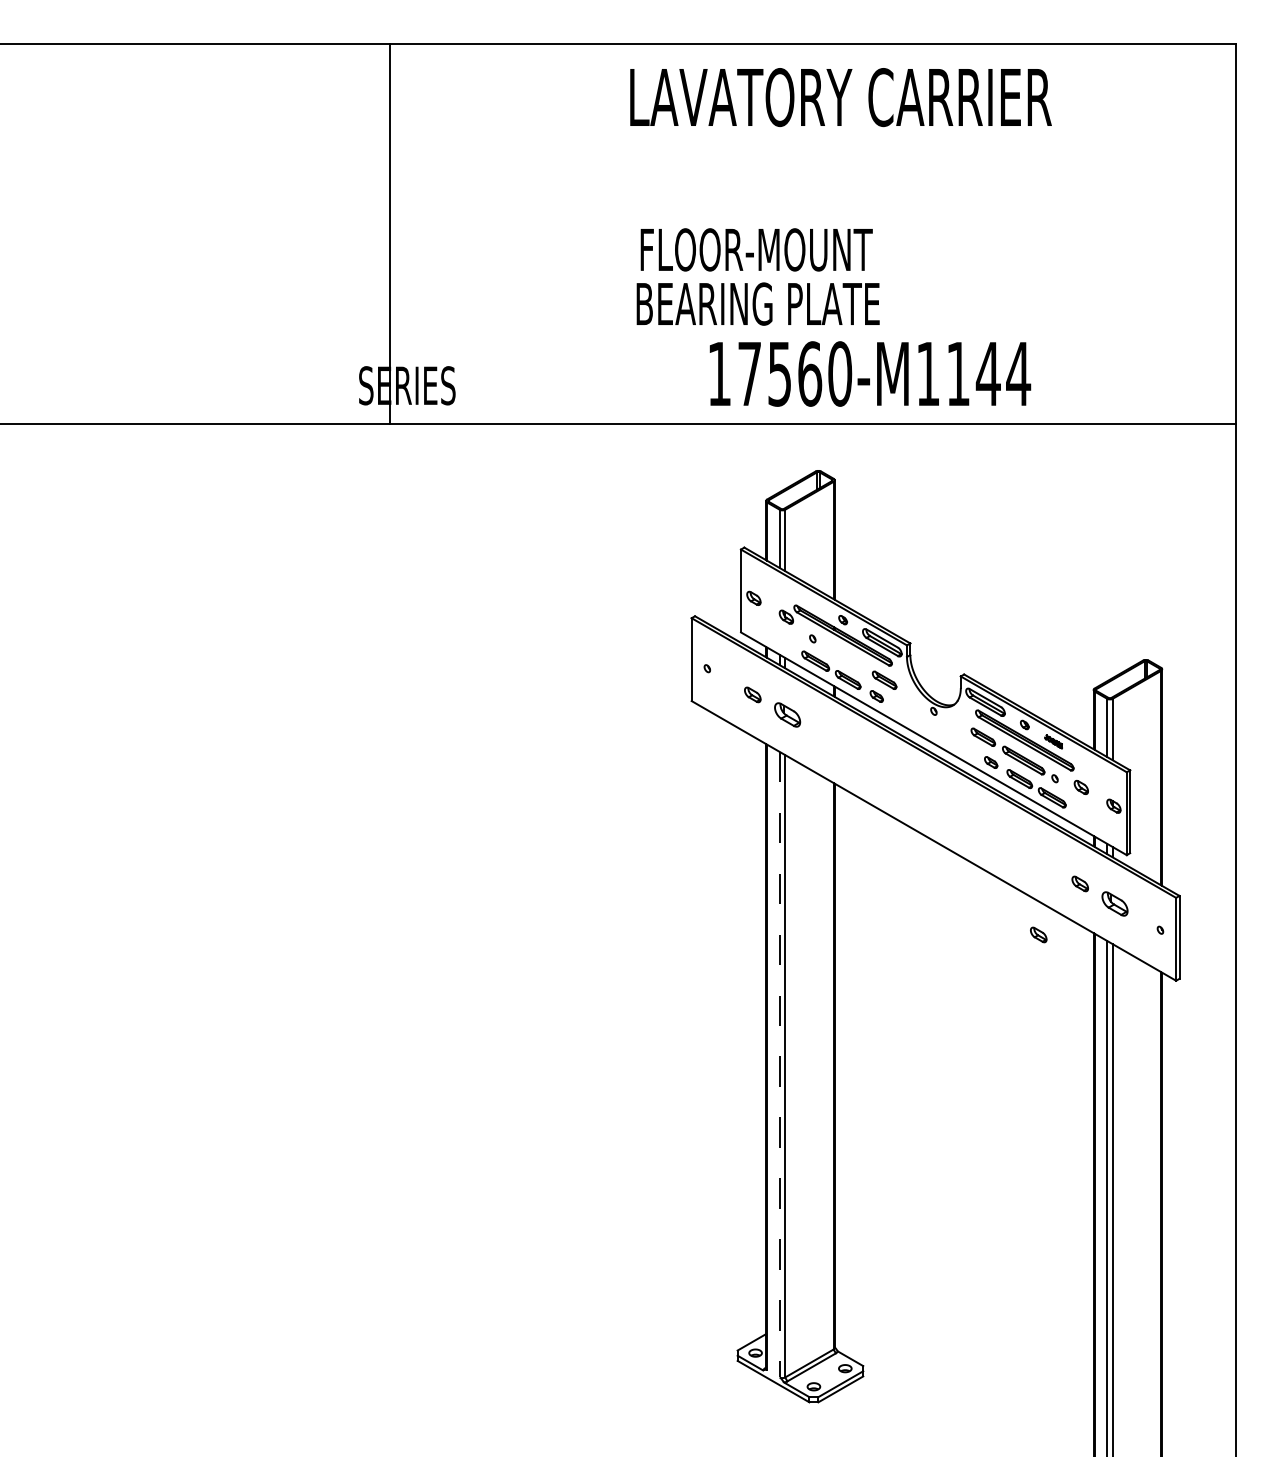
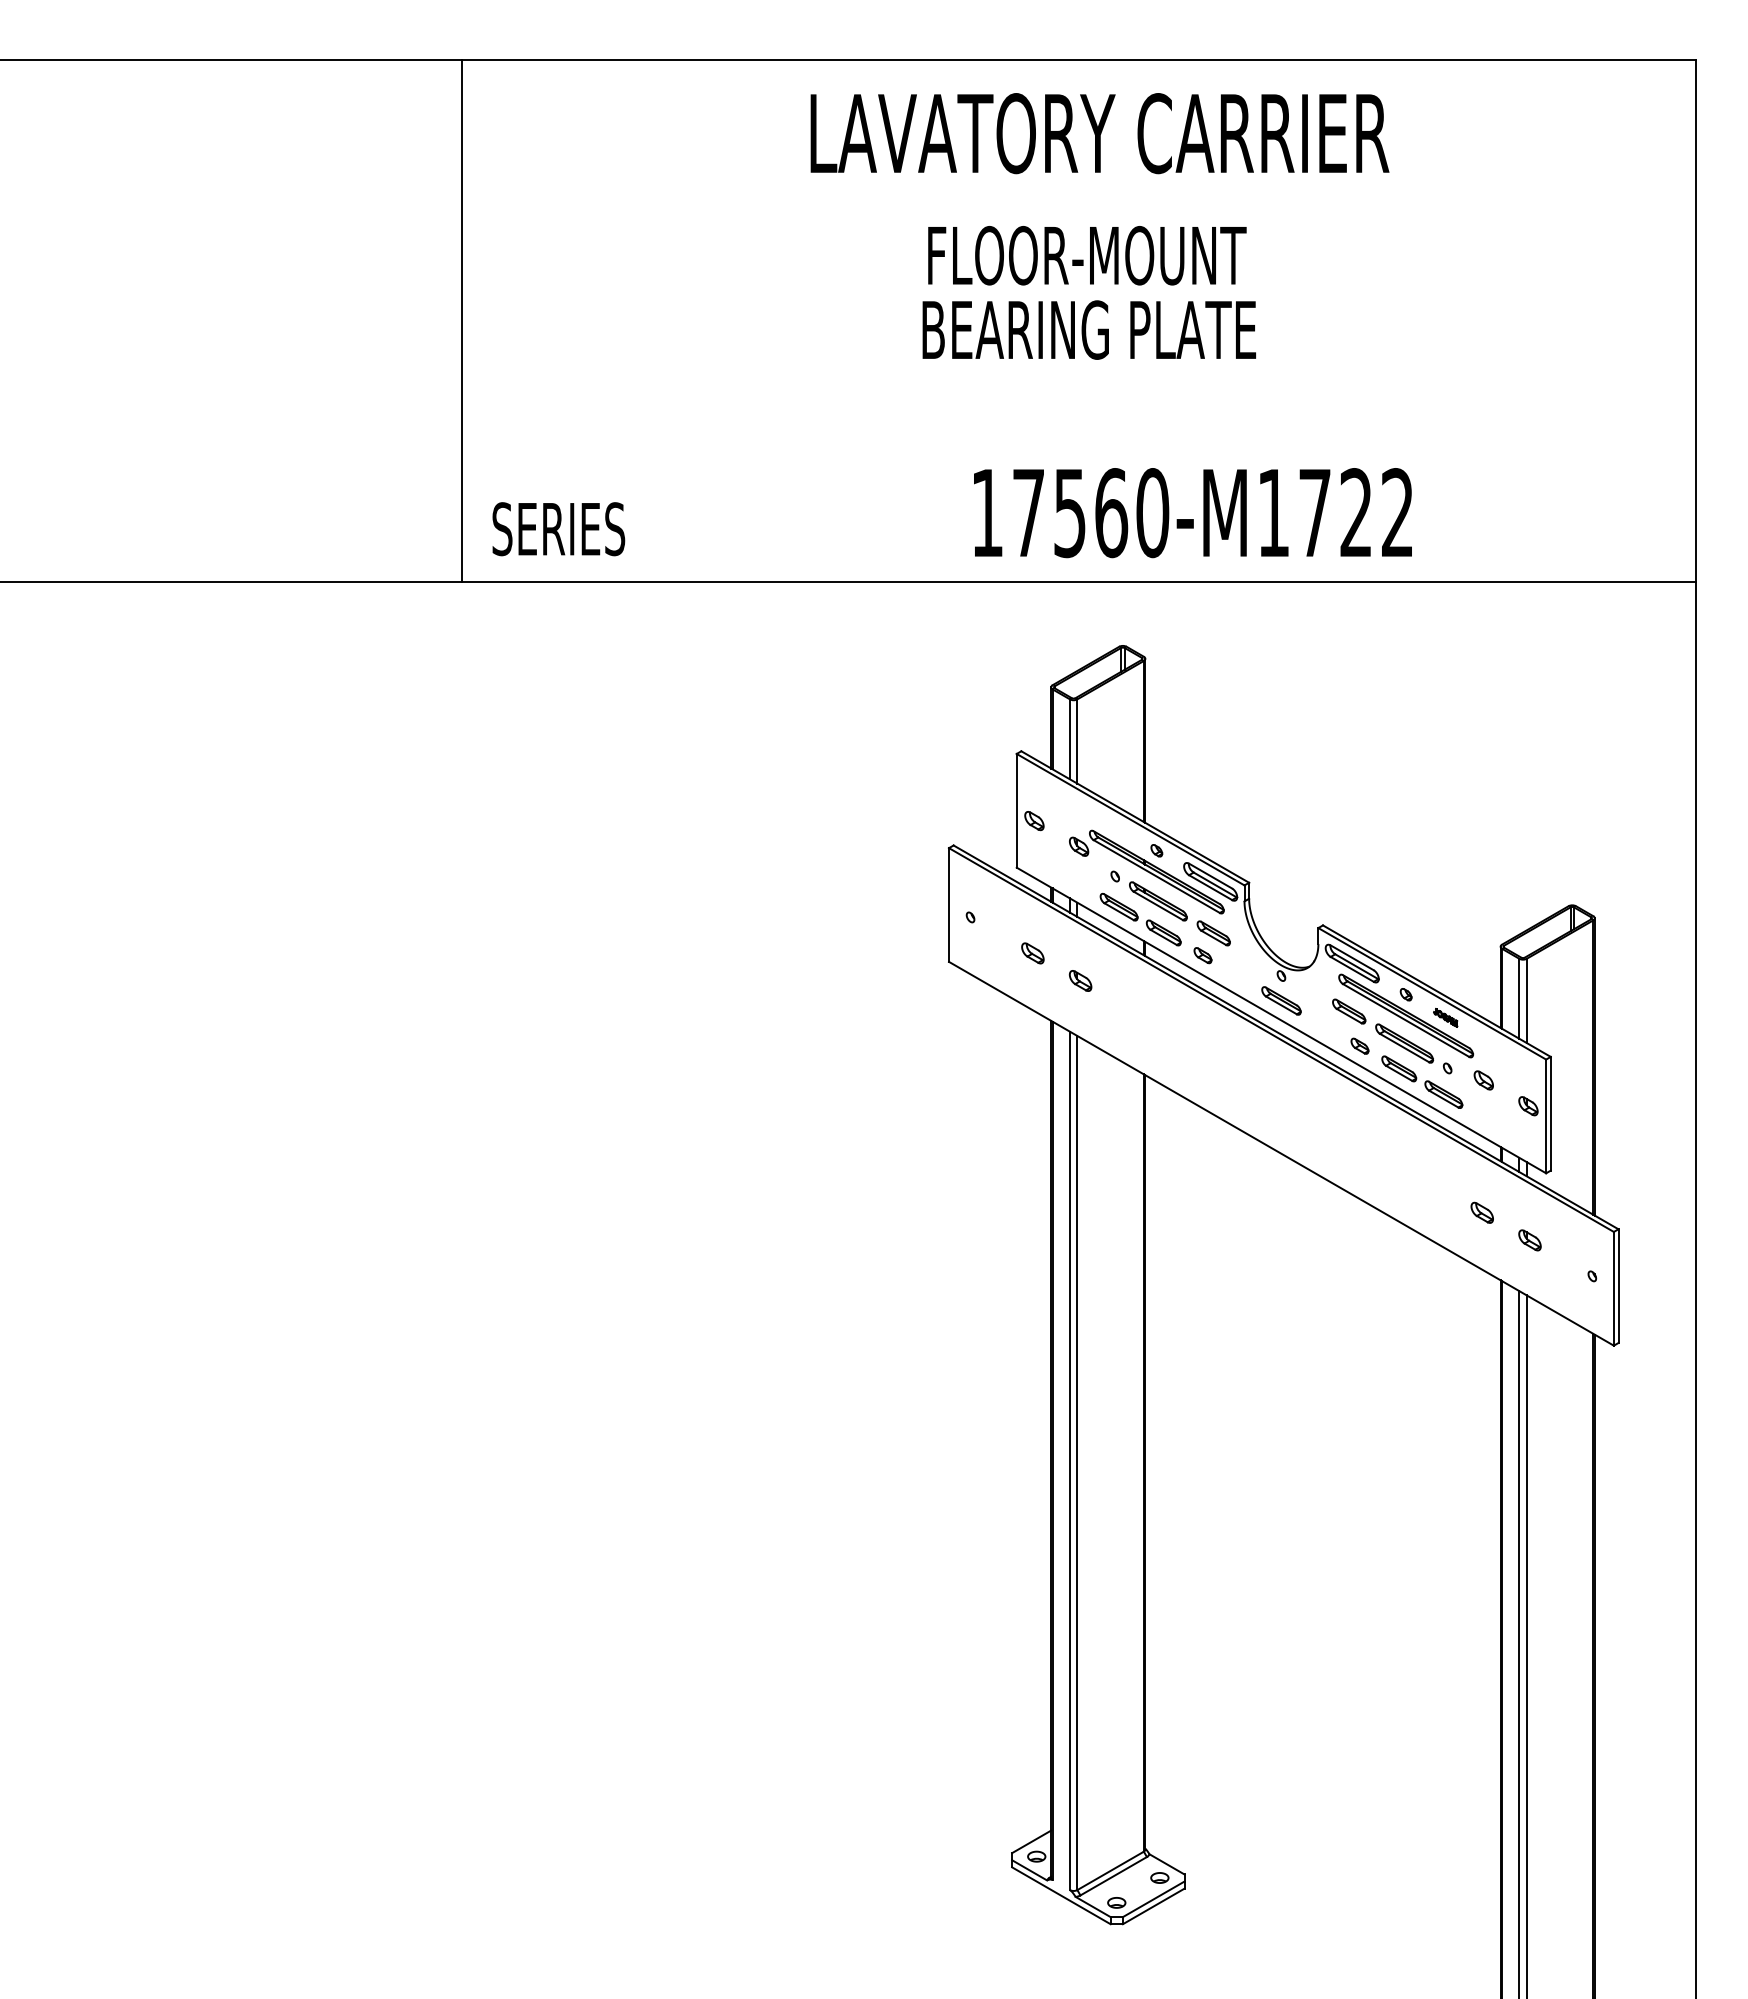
text: (840, 97) -> (1099, 133), moved
line: (390, 233) -> (461, 320), moved
text: (757, 276) -> (1088, 292), moved
text: (988, 373) -> (1356, 512), 17560-M1144 -> 17560-M1722
part: (844, 657) -> (1158, 901), added
part: (787, 714) -> (1080, 980), size x0.62
part: (933, 729) -> (1281, 1000), added
part: (1114, 904) -> (1529, 1240), size x0.62
part: (1038, 934) -> (1424, 1282), removed
line: (779, 1065) -> (1069, 1461), dashed -> solid

